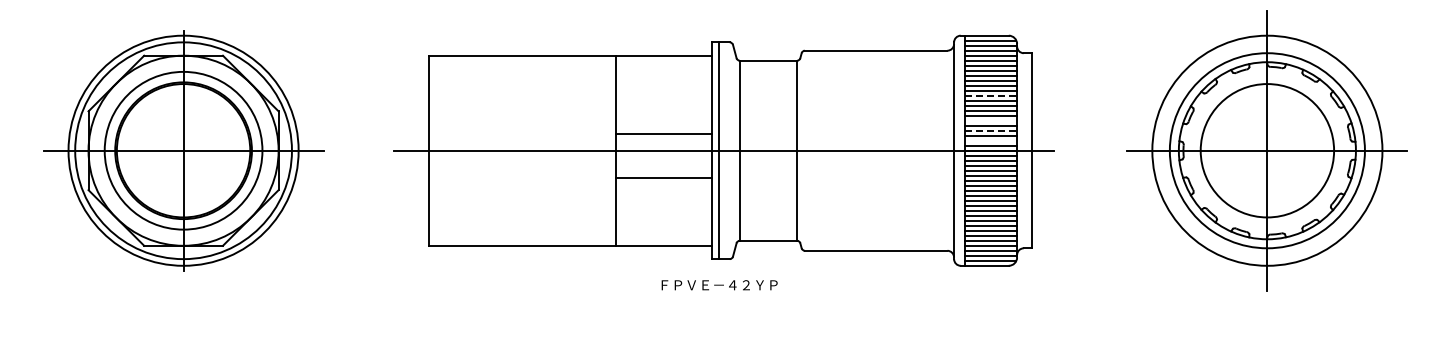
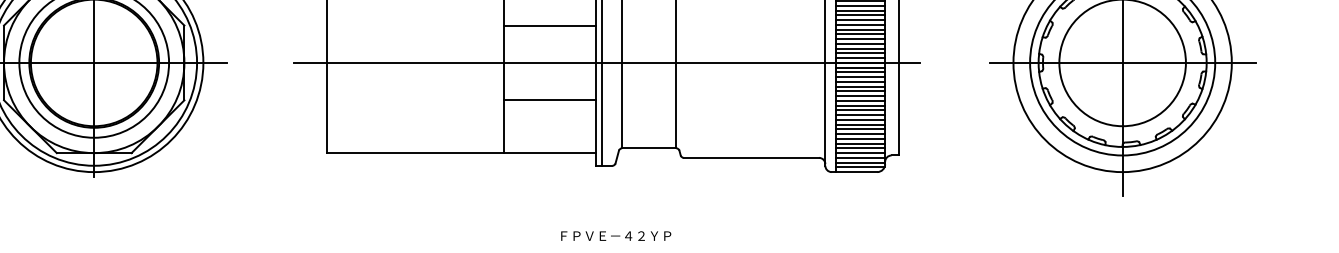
line: (991, 95) -> (860, 10), dashed -> solid
line: (991, 120) -> (860, 34), added
line: (991, 130) -> (860, 43), dashed -> solid
line: (663, 134) -> (549, 25), moved
line: (991, 140) -> (860, 53), added
line: (663, 178) -> (549, 100), moved
text: (719, 285) -> (616, 236), moved

